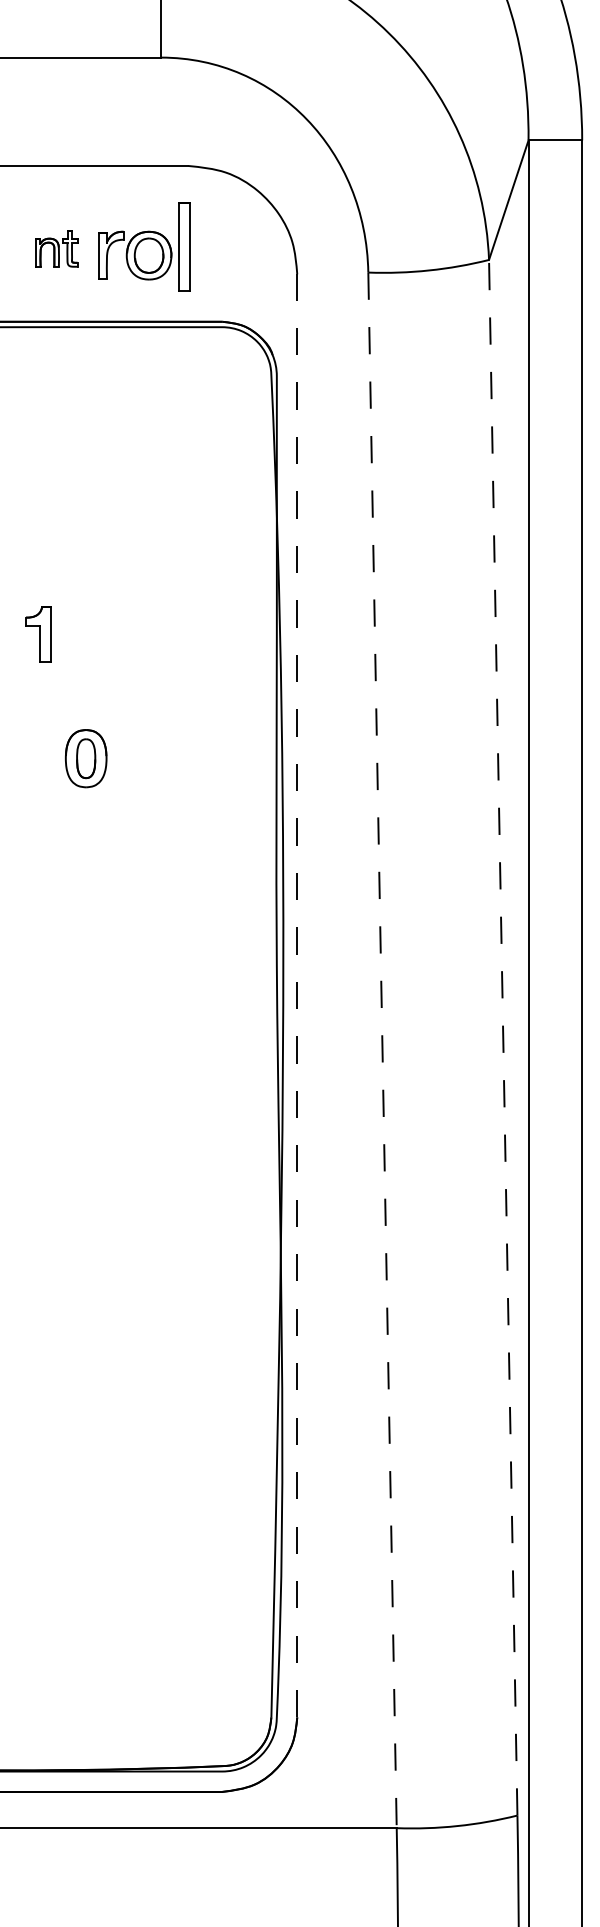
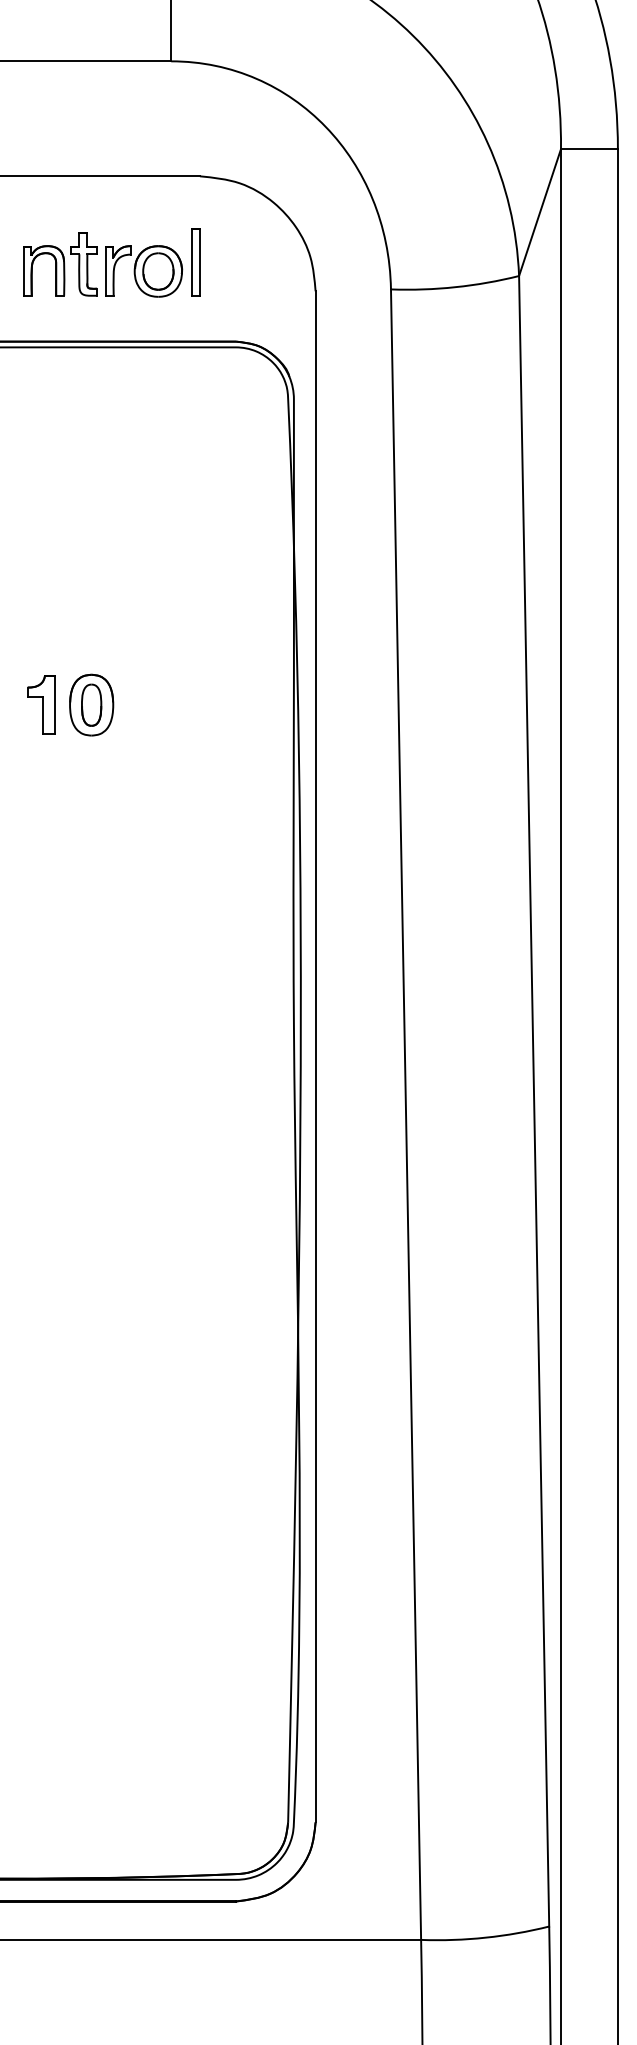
part: (184, 247) -> (195, 262), size x0.71
part: (56, 249) -> (60, 264), size x1.67
part: (38, 633) -> (41, 704), moved
part: (86, 758) -> (91, 704), moved
line: (297, 995) -> (315, 1056), dashed -> solid
line: (503, 1037) -> (534, 1100), dashed -> solid
line: (382, 1051) -> (406, 1115), dashed -> solid

